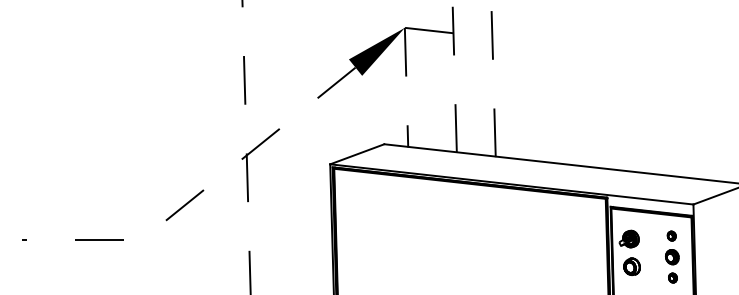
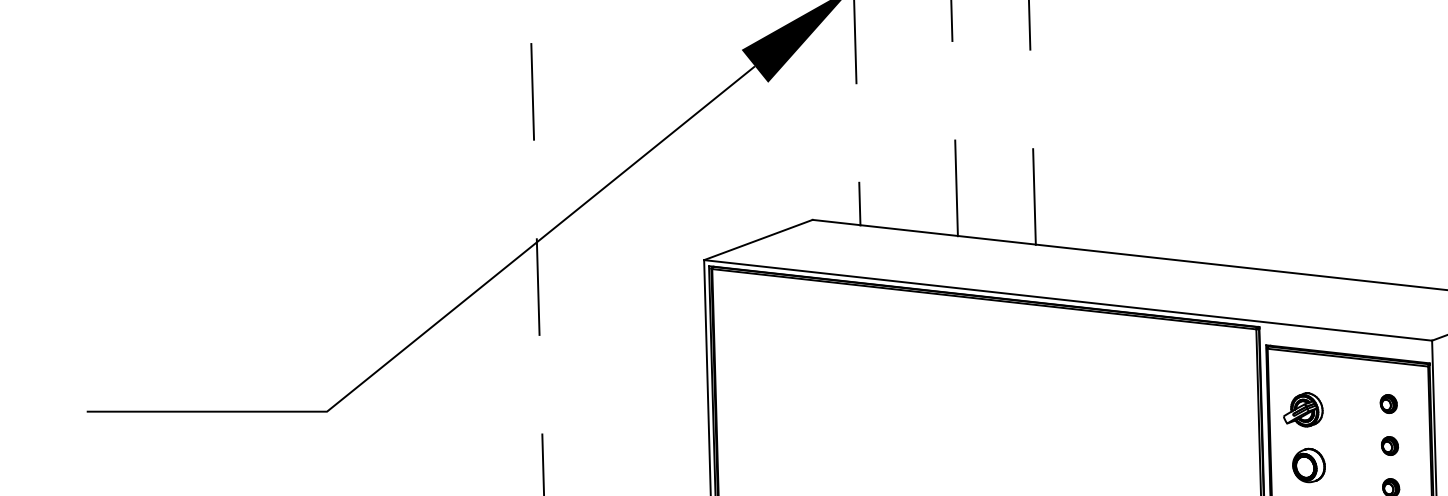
line: (201, 191) -> (446, 314), dashed -> solid
part: (672, 256) -> (1390, 444), size x0.62

